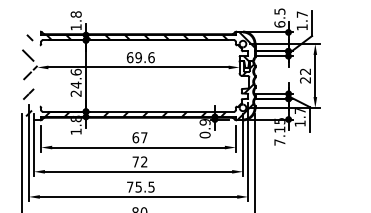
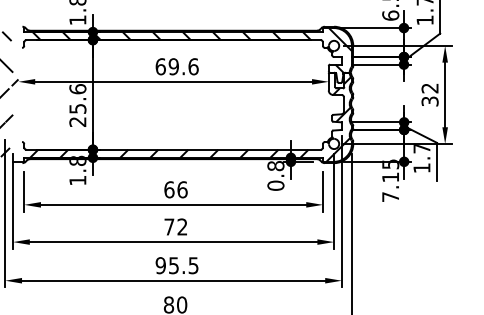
text: (305, 80) -> (430, 101), 22 -> 32
text: (75, 84) -> (76, 108), 24.6 -> 25.6
text: (205, 122) -> (276, 166), 0.9 -> 0.8
text: (144, 137) -> (182, 189), 67 -> 66
text: (129, 186) -> (159, 264), 75.5 -> 95.5

